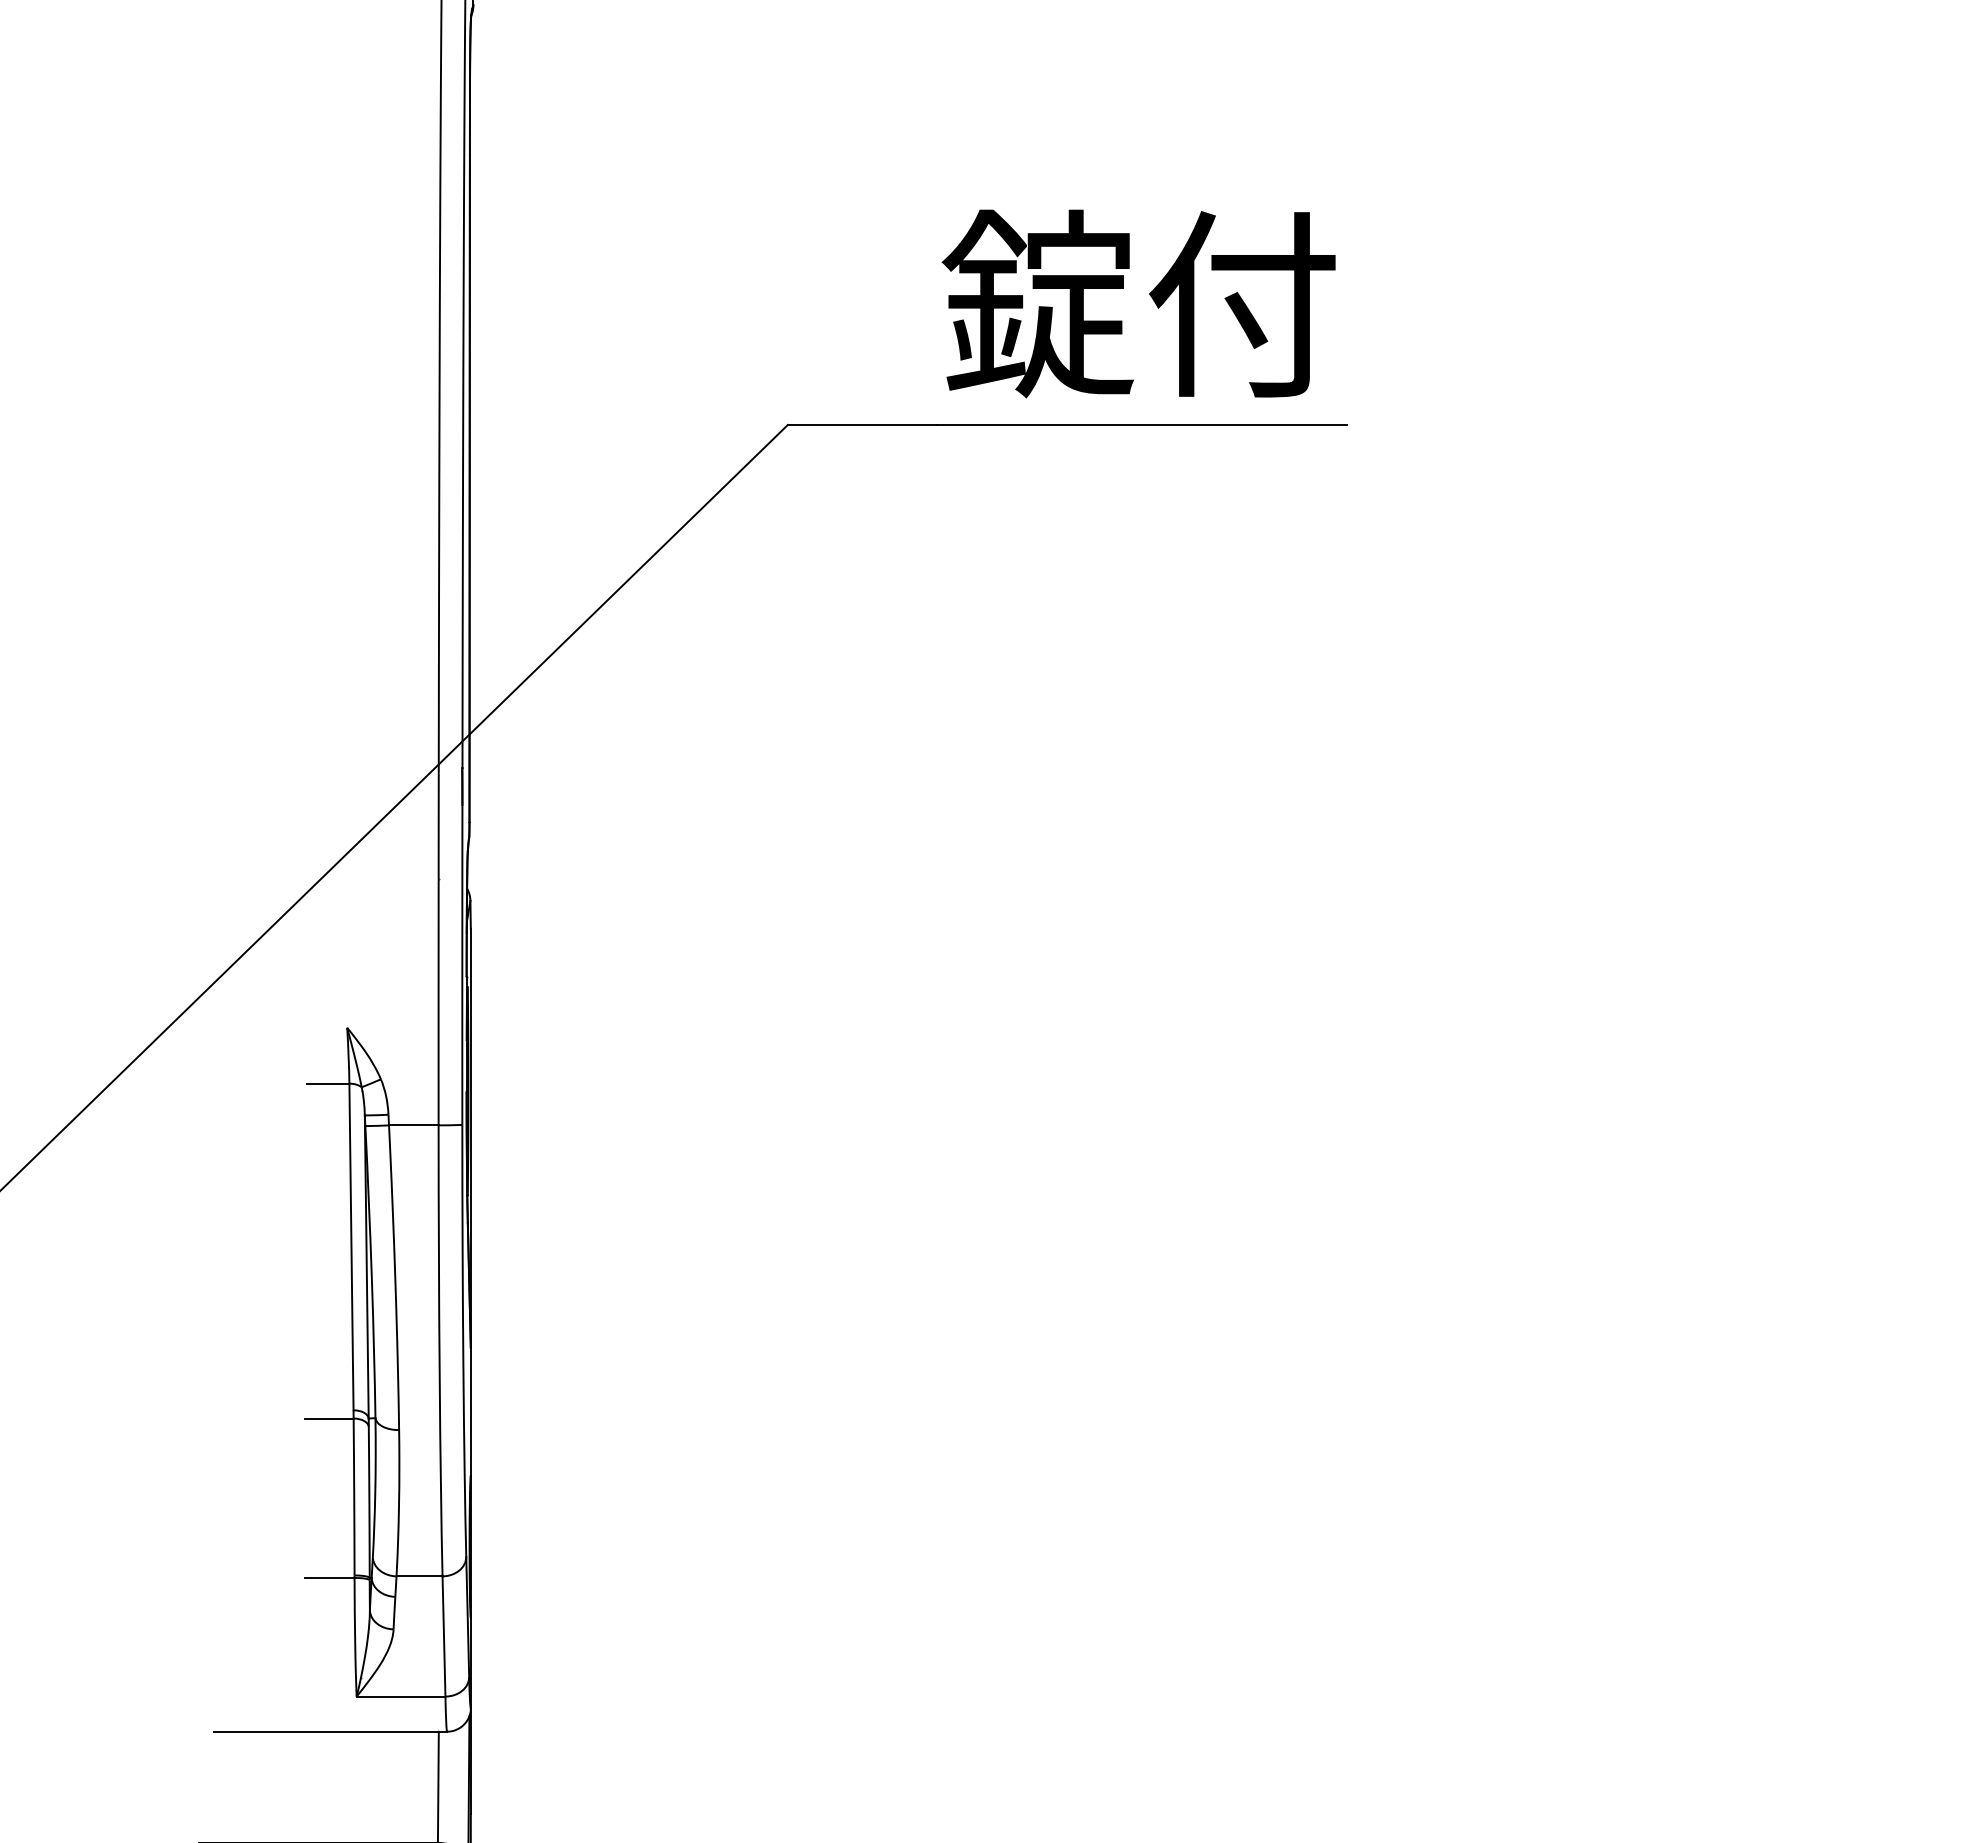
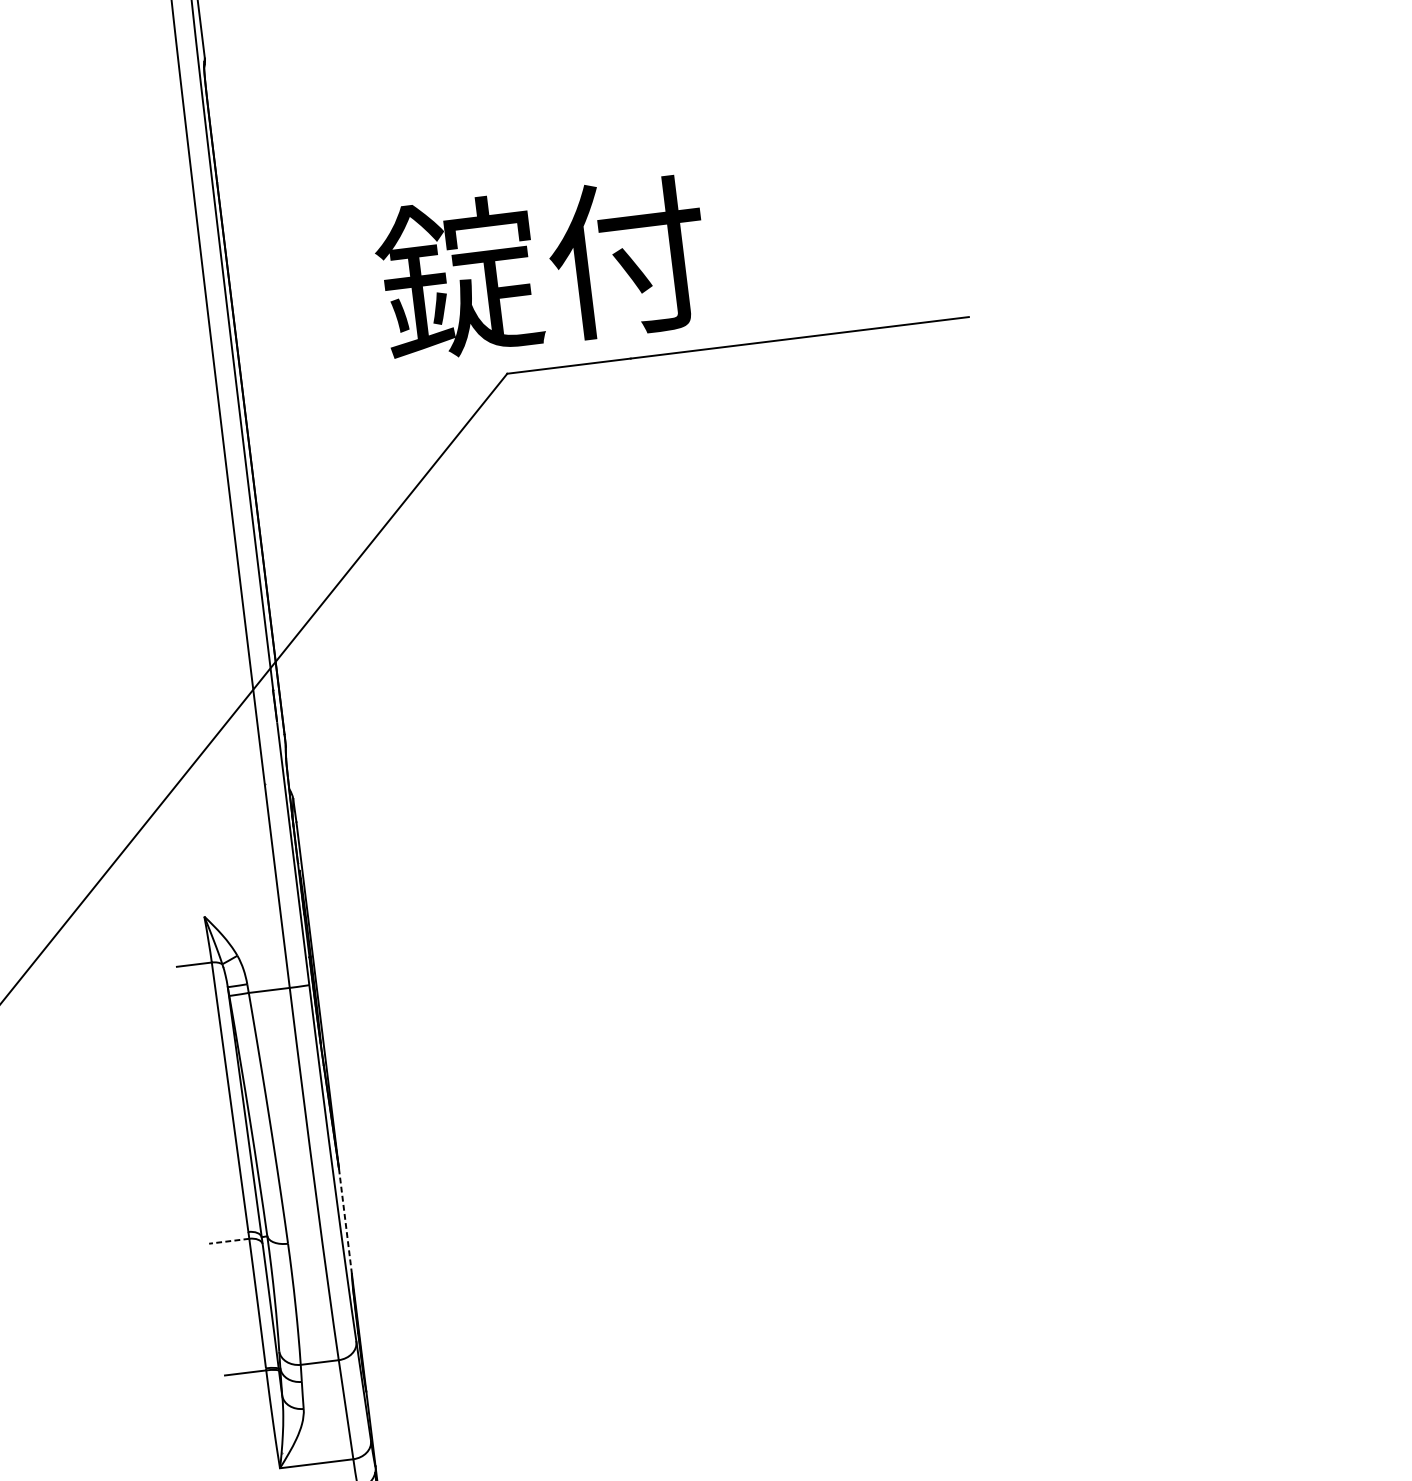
text: (1138, 303) -> (541, 267), moved
line: (470, 1411) -> (345, 1221), solid -> dashed
line: (328, 1418) -> (228, 1241), solid -> dashed

